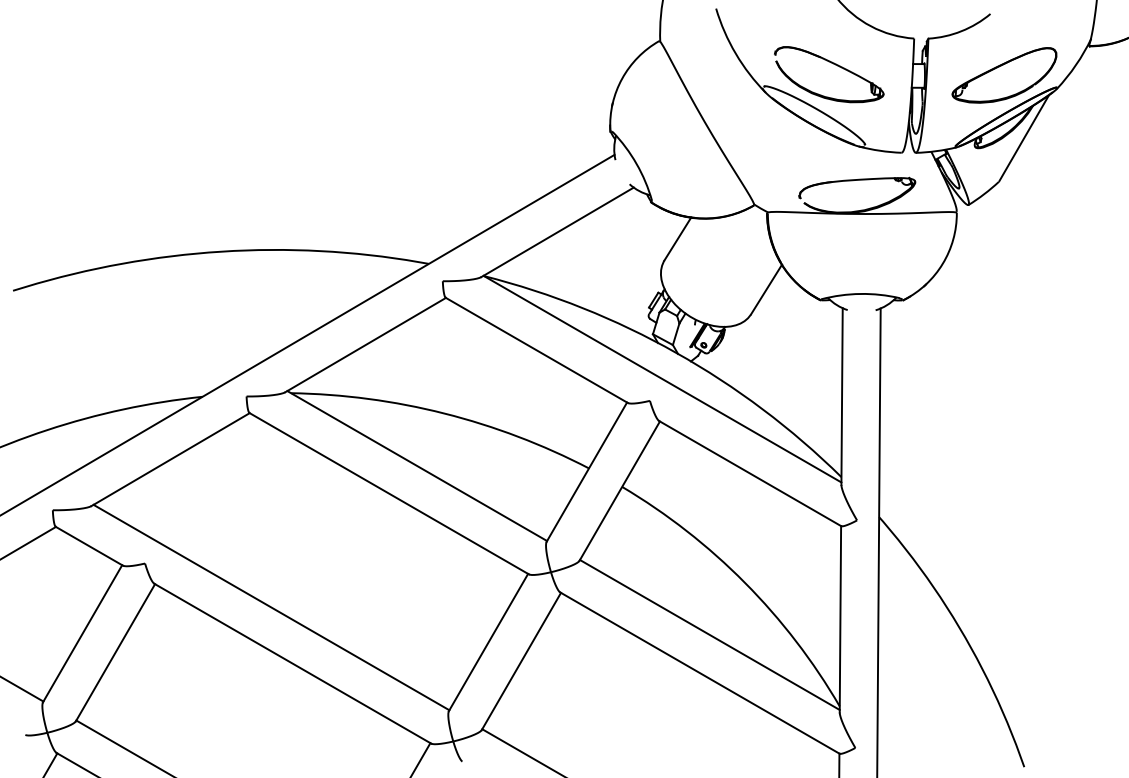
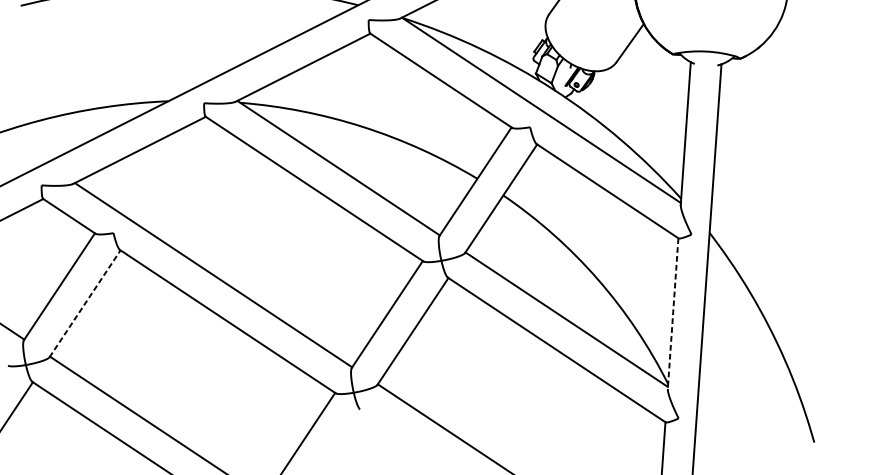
line: (840, 619) -> (673, 313), solid -> dashed
line: (115, 652) -> (85, 303), solid -> dashed

